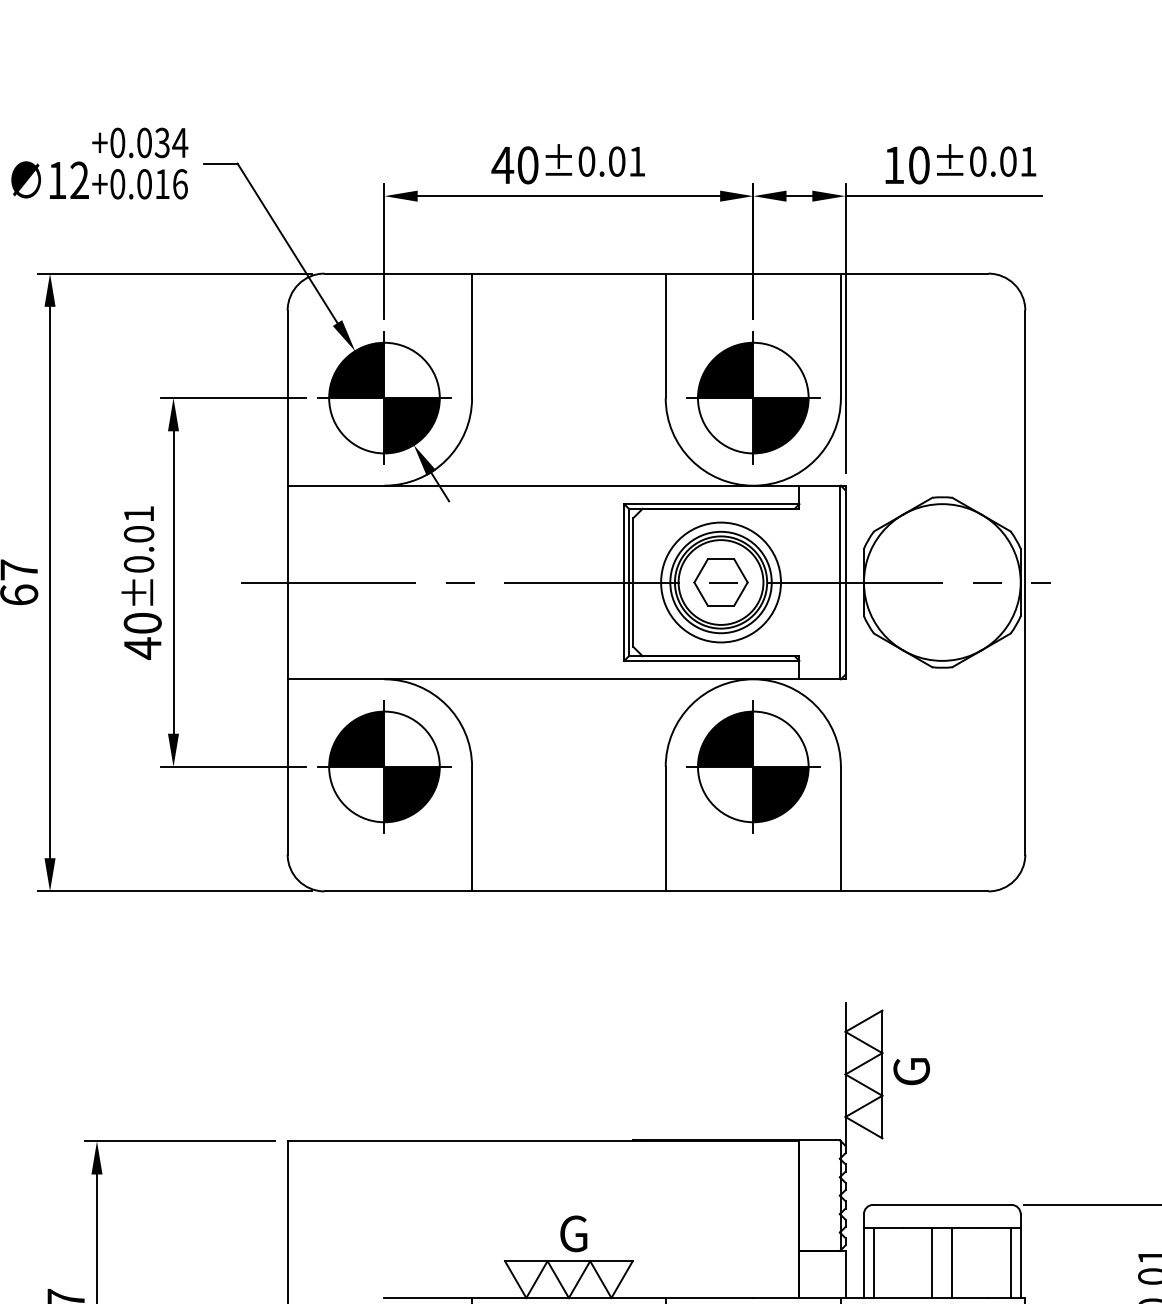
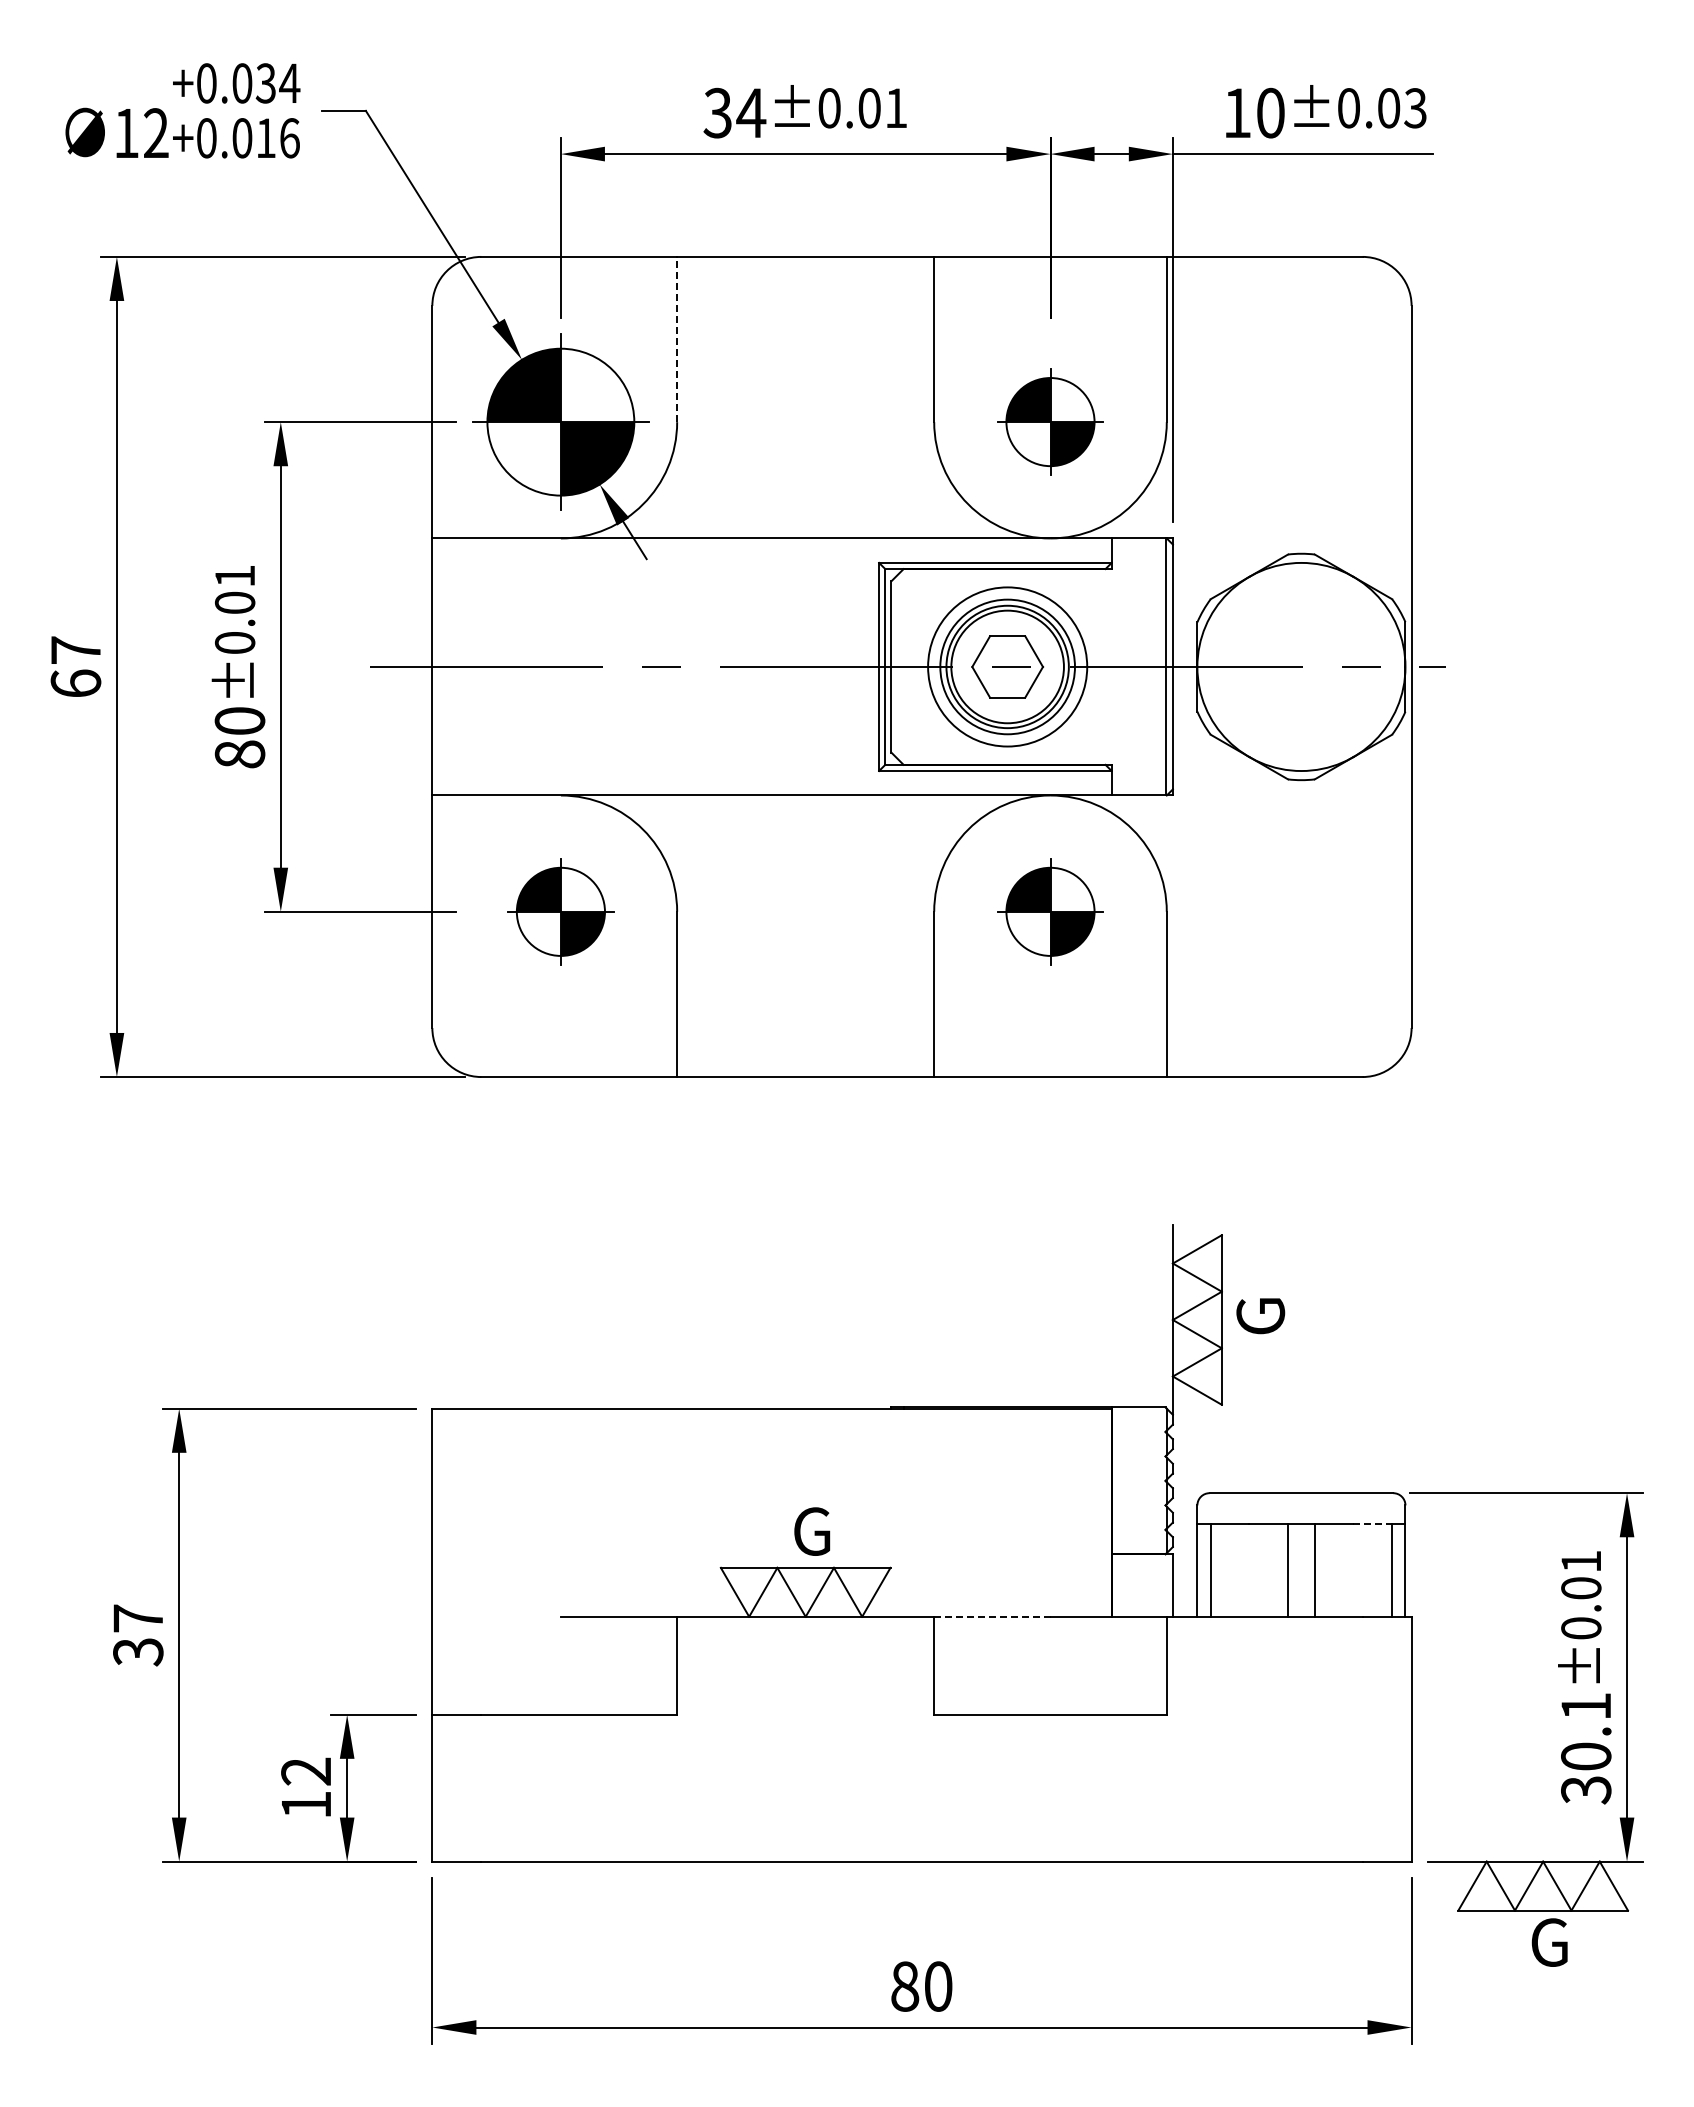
text: (1028, 161) -> (1415, 108), ±0.01 -> ±0.03
text: (515, 164) -> (734, 112), 40 -> 34
line: (472, 335) -> (677, 339), solid -> dashed
part: (753, 397) -> (1050, 421), size x0.6
text: (142, 648) -> (239, 754), 40 -> 80
part: (384, 766) -> (560, 911), size x0.6
part: (753, 766) -> (1050, 911), size x0.6
line: (996, 1227) -> (1373, 1523), solid -> dashed
line: (709, 1297) -> (992, 1616), solid -> dashed

